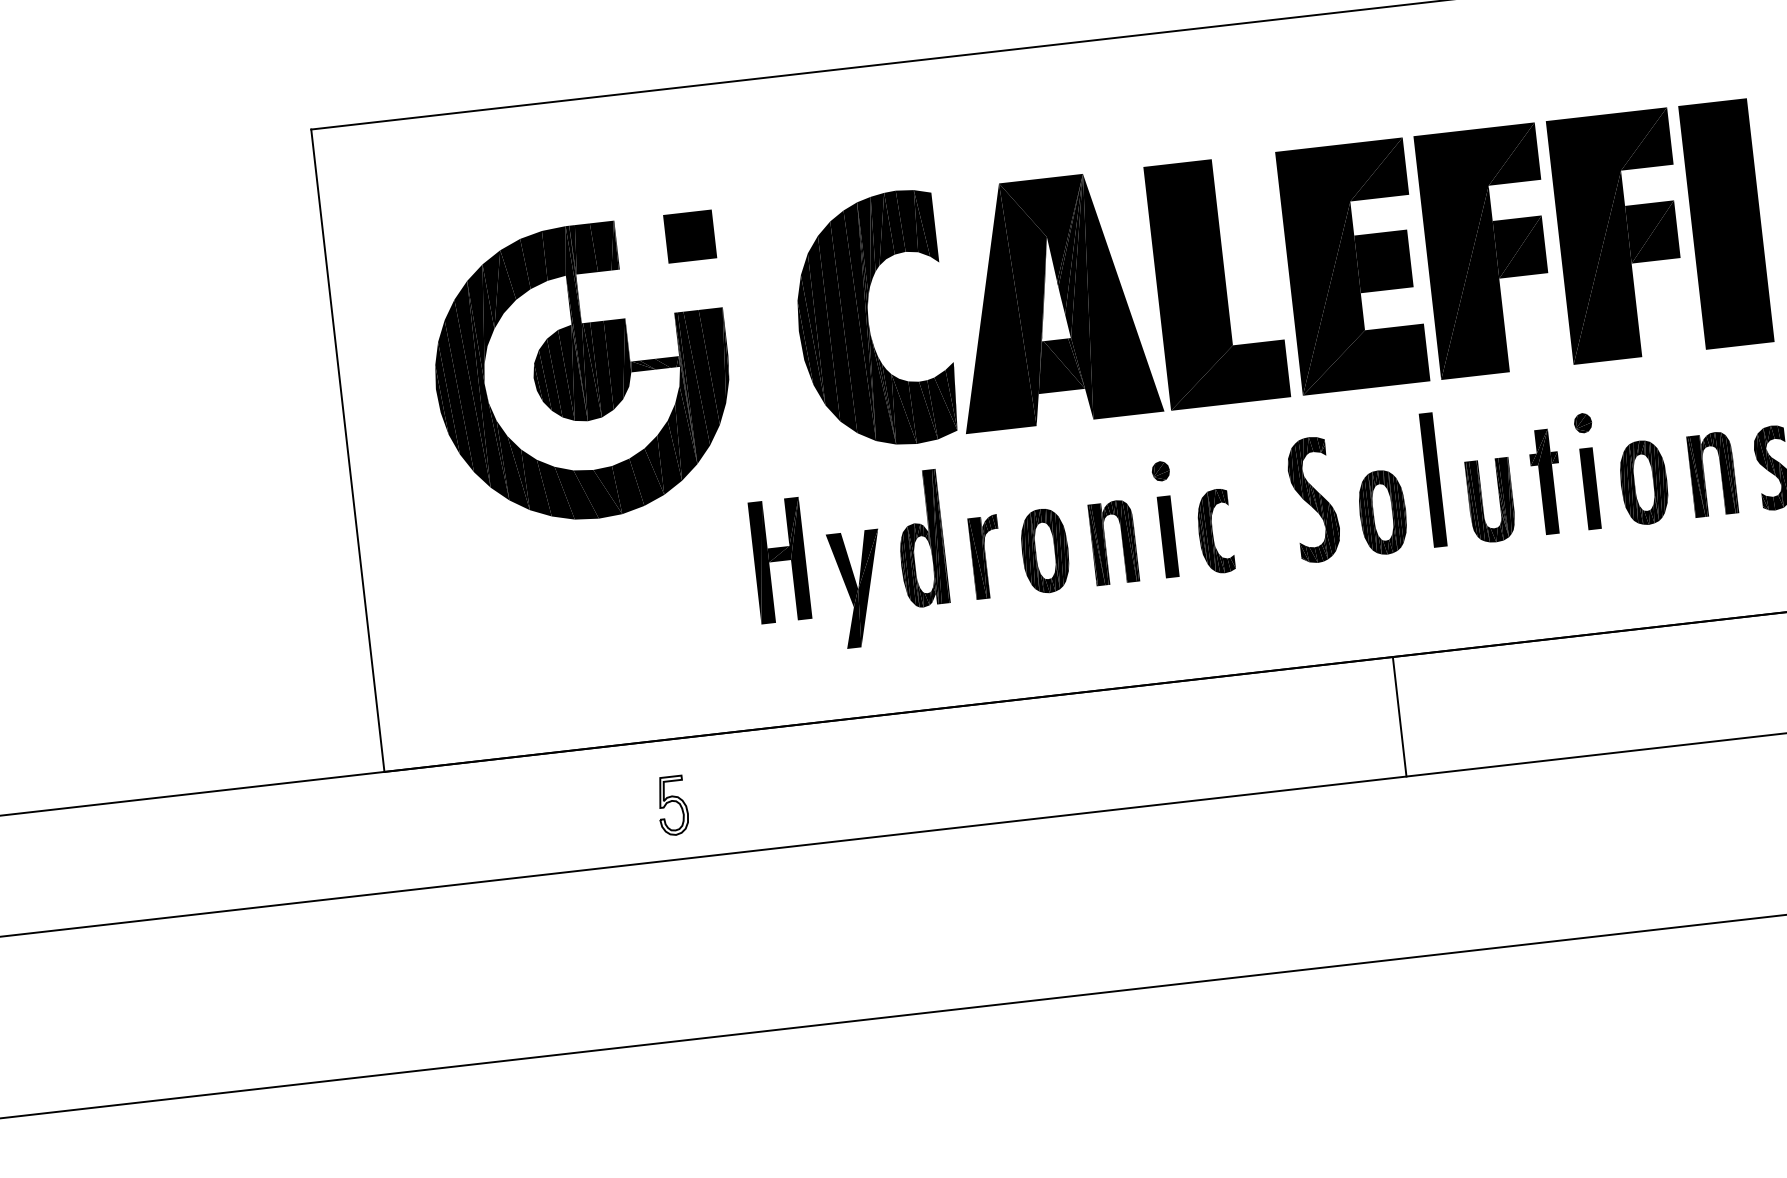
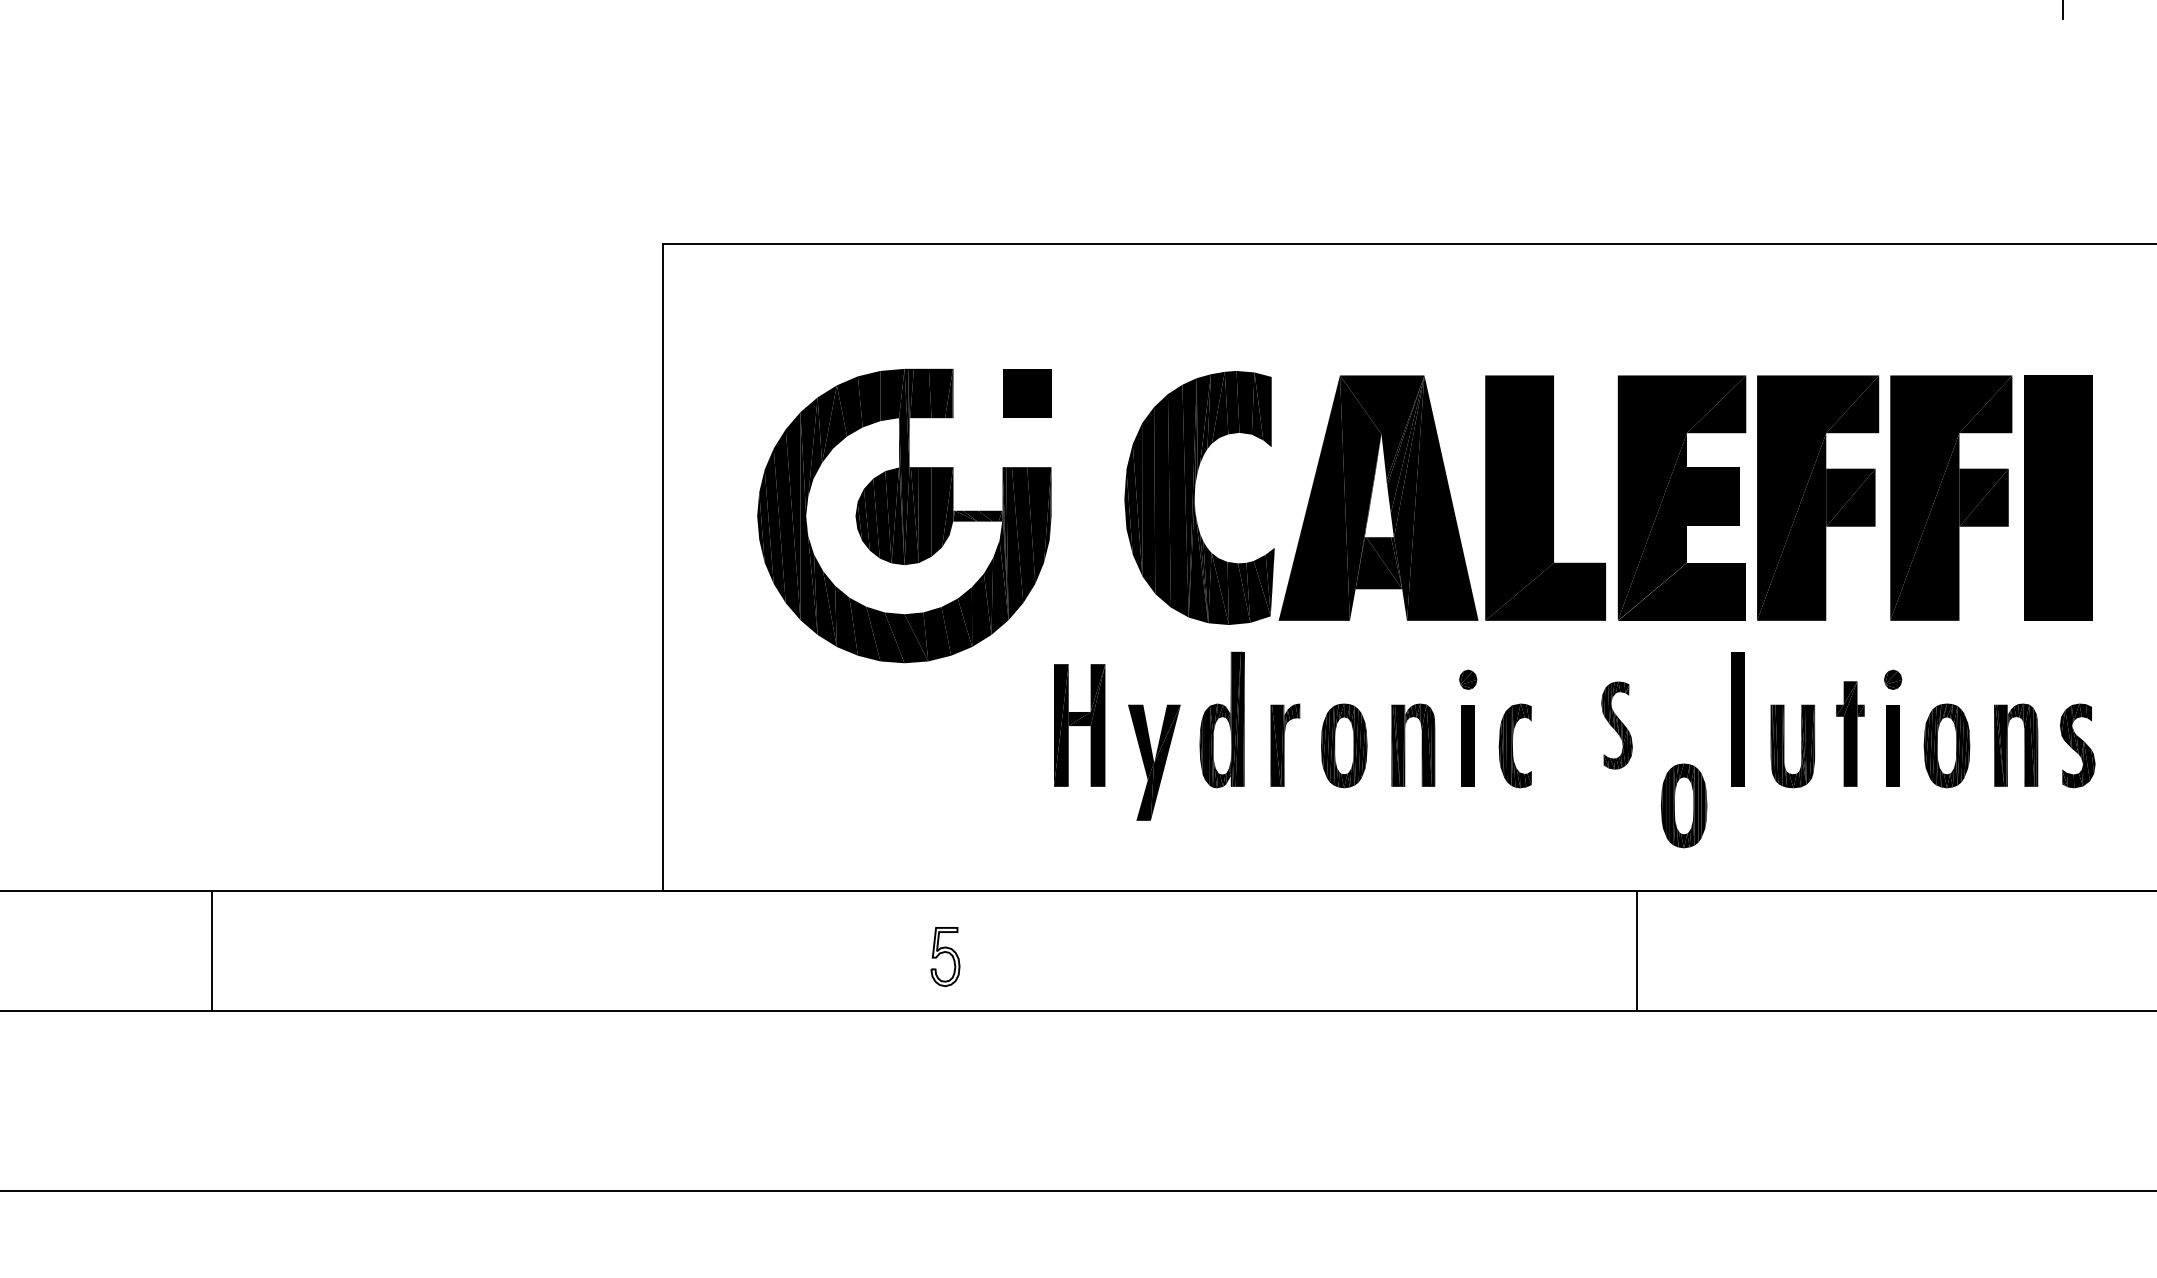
part: (1313, 499) -> (1616, 725), size x0.7
part: (1382, 512) -> (1683, 805), moved
line: (1399, 716) -> (1636, 950), moved

